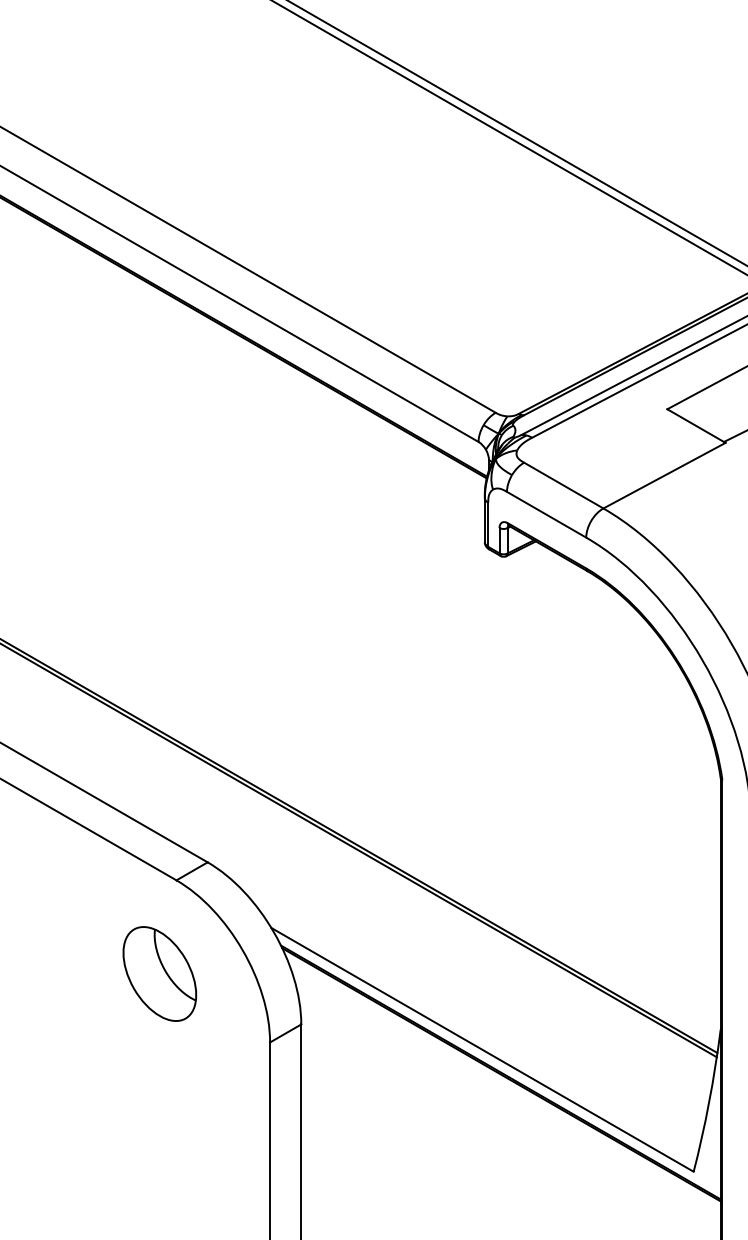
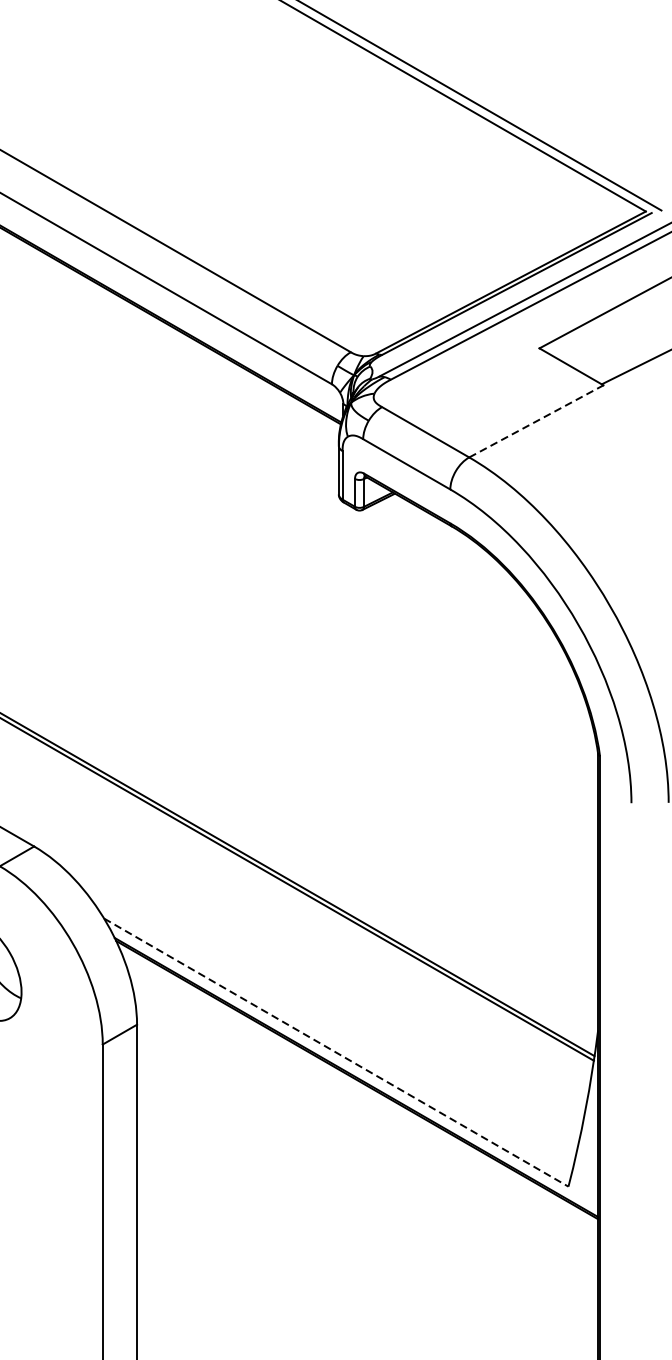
line: (664, 475) -> (536, 421), solid -> dashed
line: (482, 1049) -> (336, 1052), solid -> dashed

